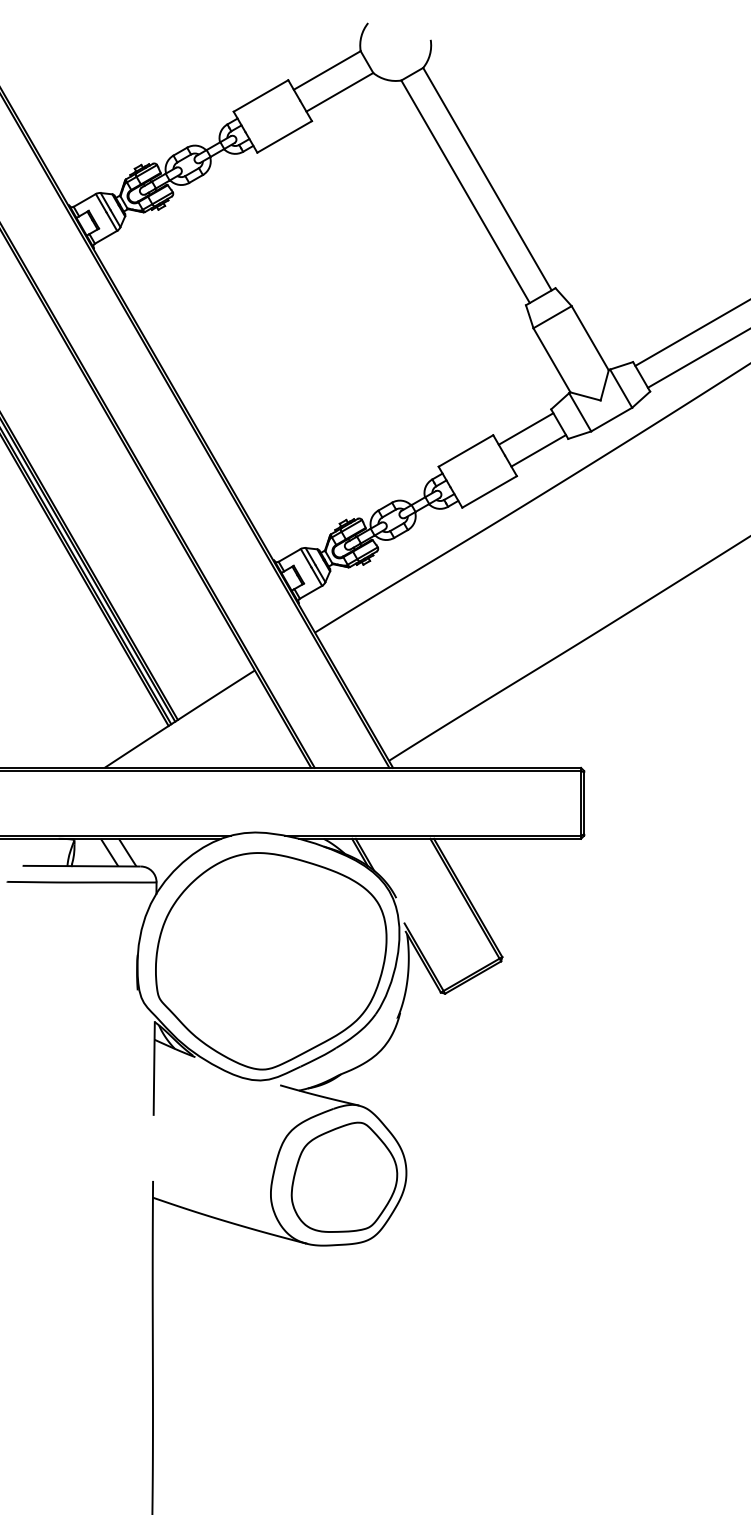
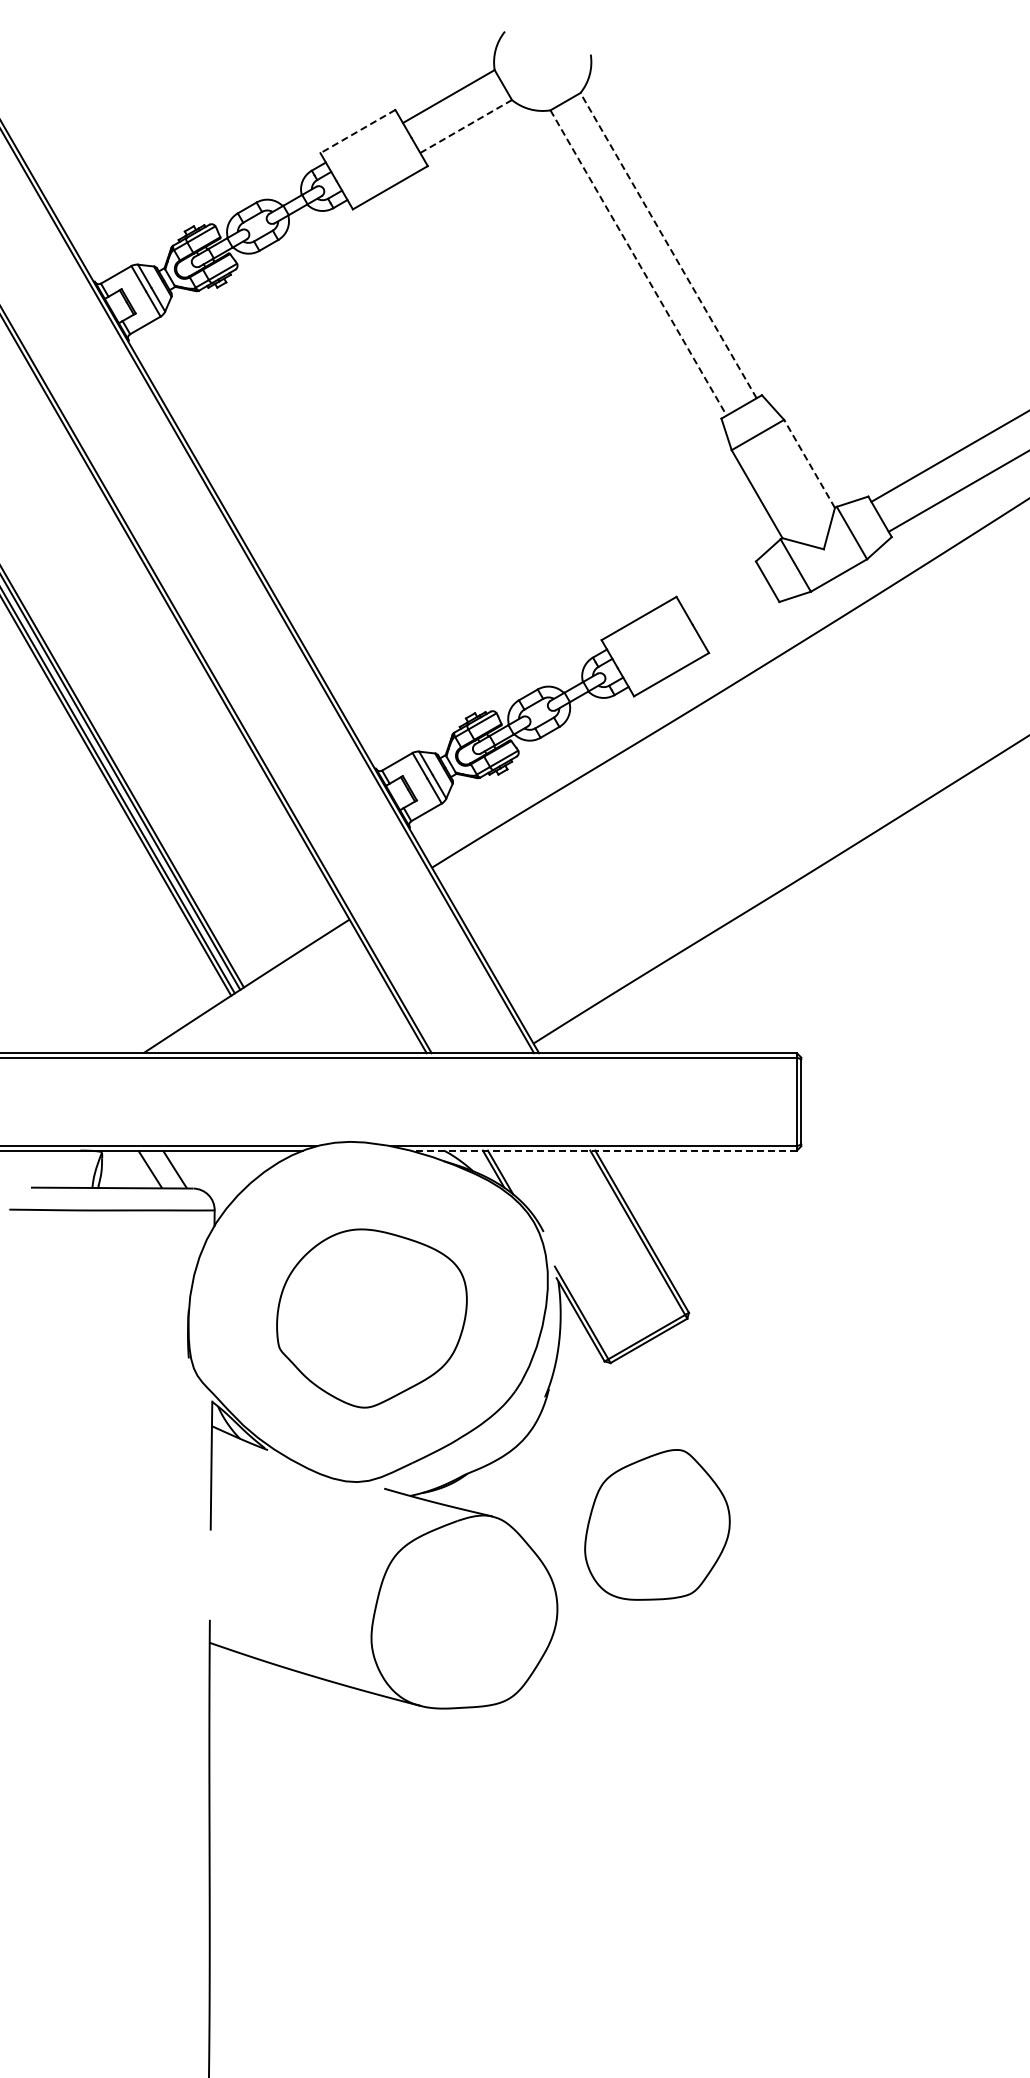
line: (340, 92) -> (466, 126), solid -> dashed
line: (260, 95) -> (357, 131), solid -> dashed
line: (487, 179) -> (668, 245), solid -> dashed
line: (465, 192) -> (638, 263), solid -> dashed
line: (590, 337) -> (809, 463), solid -> dashed
line: (526, 429) -> (721, 588), removed
line: (538, 450) -> (738, 617), removed
line: (440, 838) -> (603, 1150), solid -> dashed
part: (270, 961) -> (371, 1318), size x0.6
part: (344, 1177) -> (657, 1524), moved

